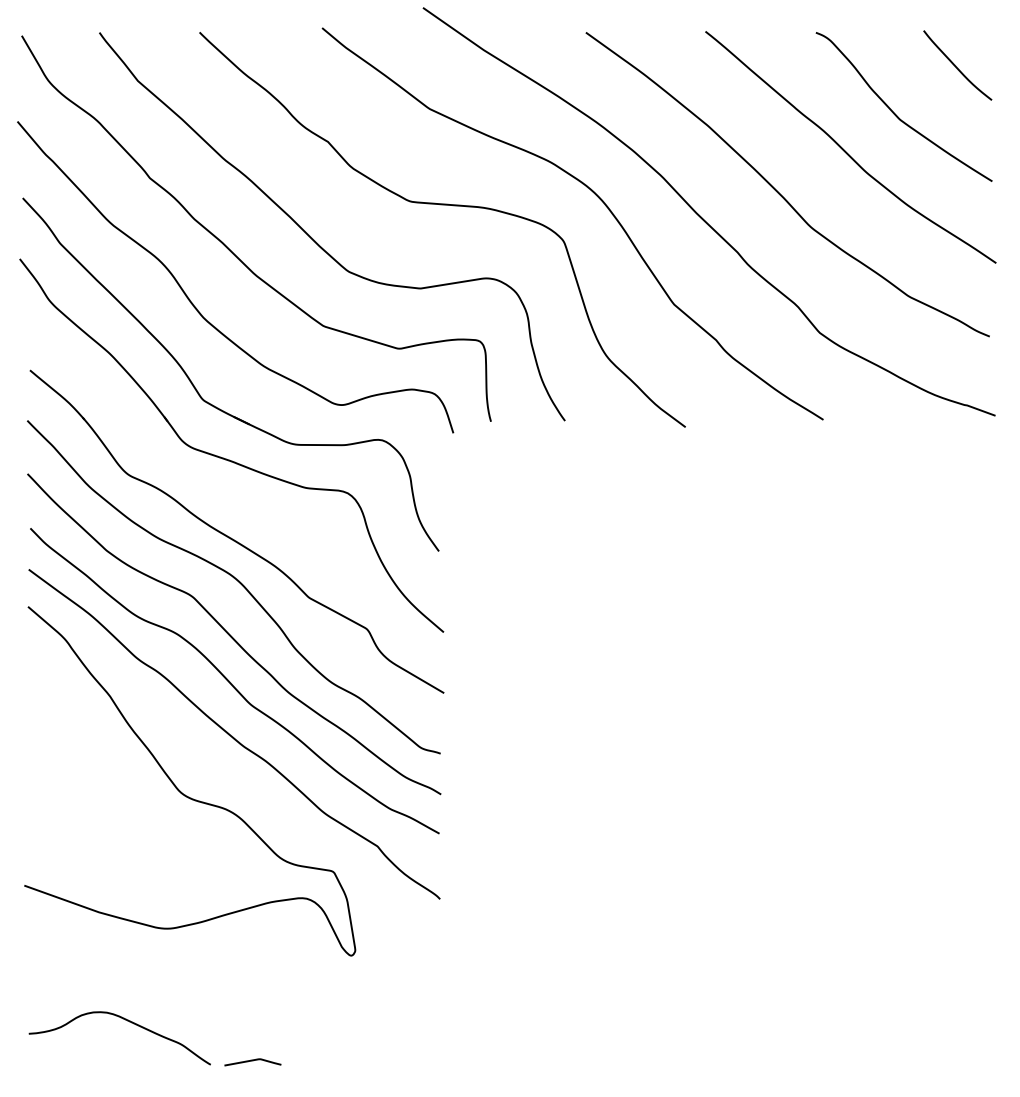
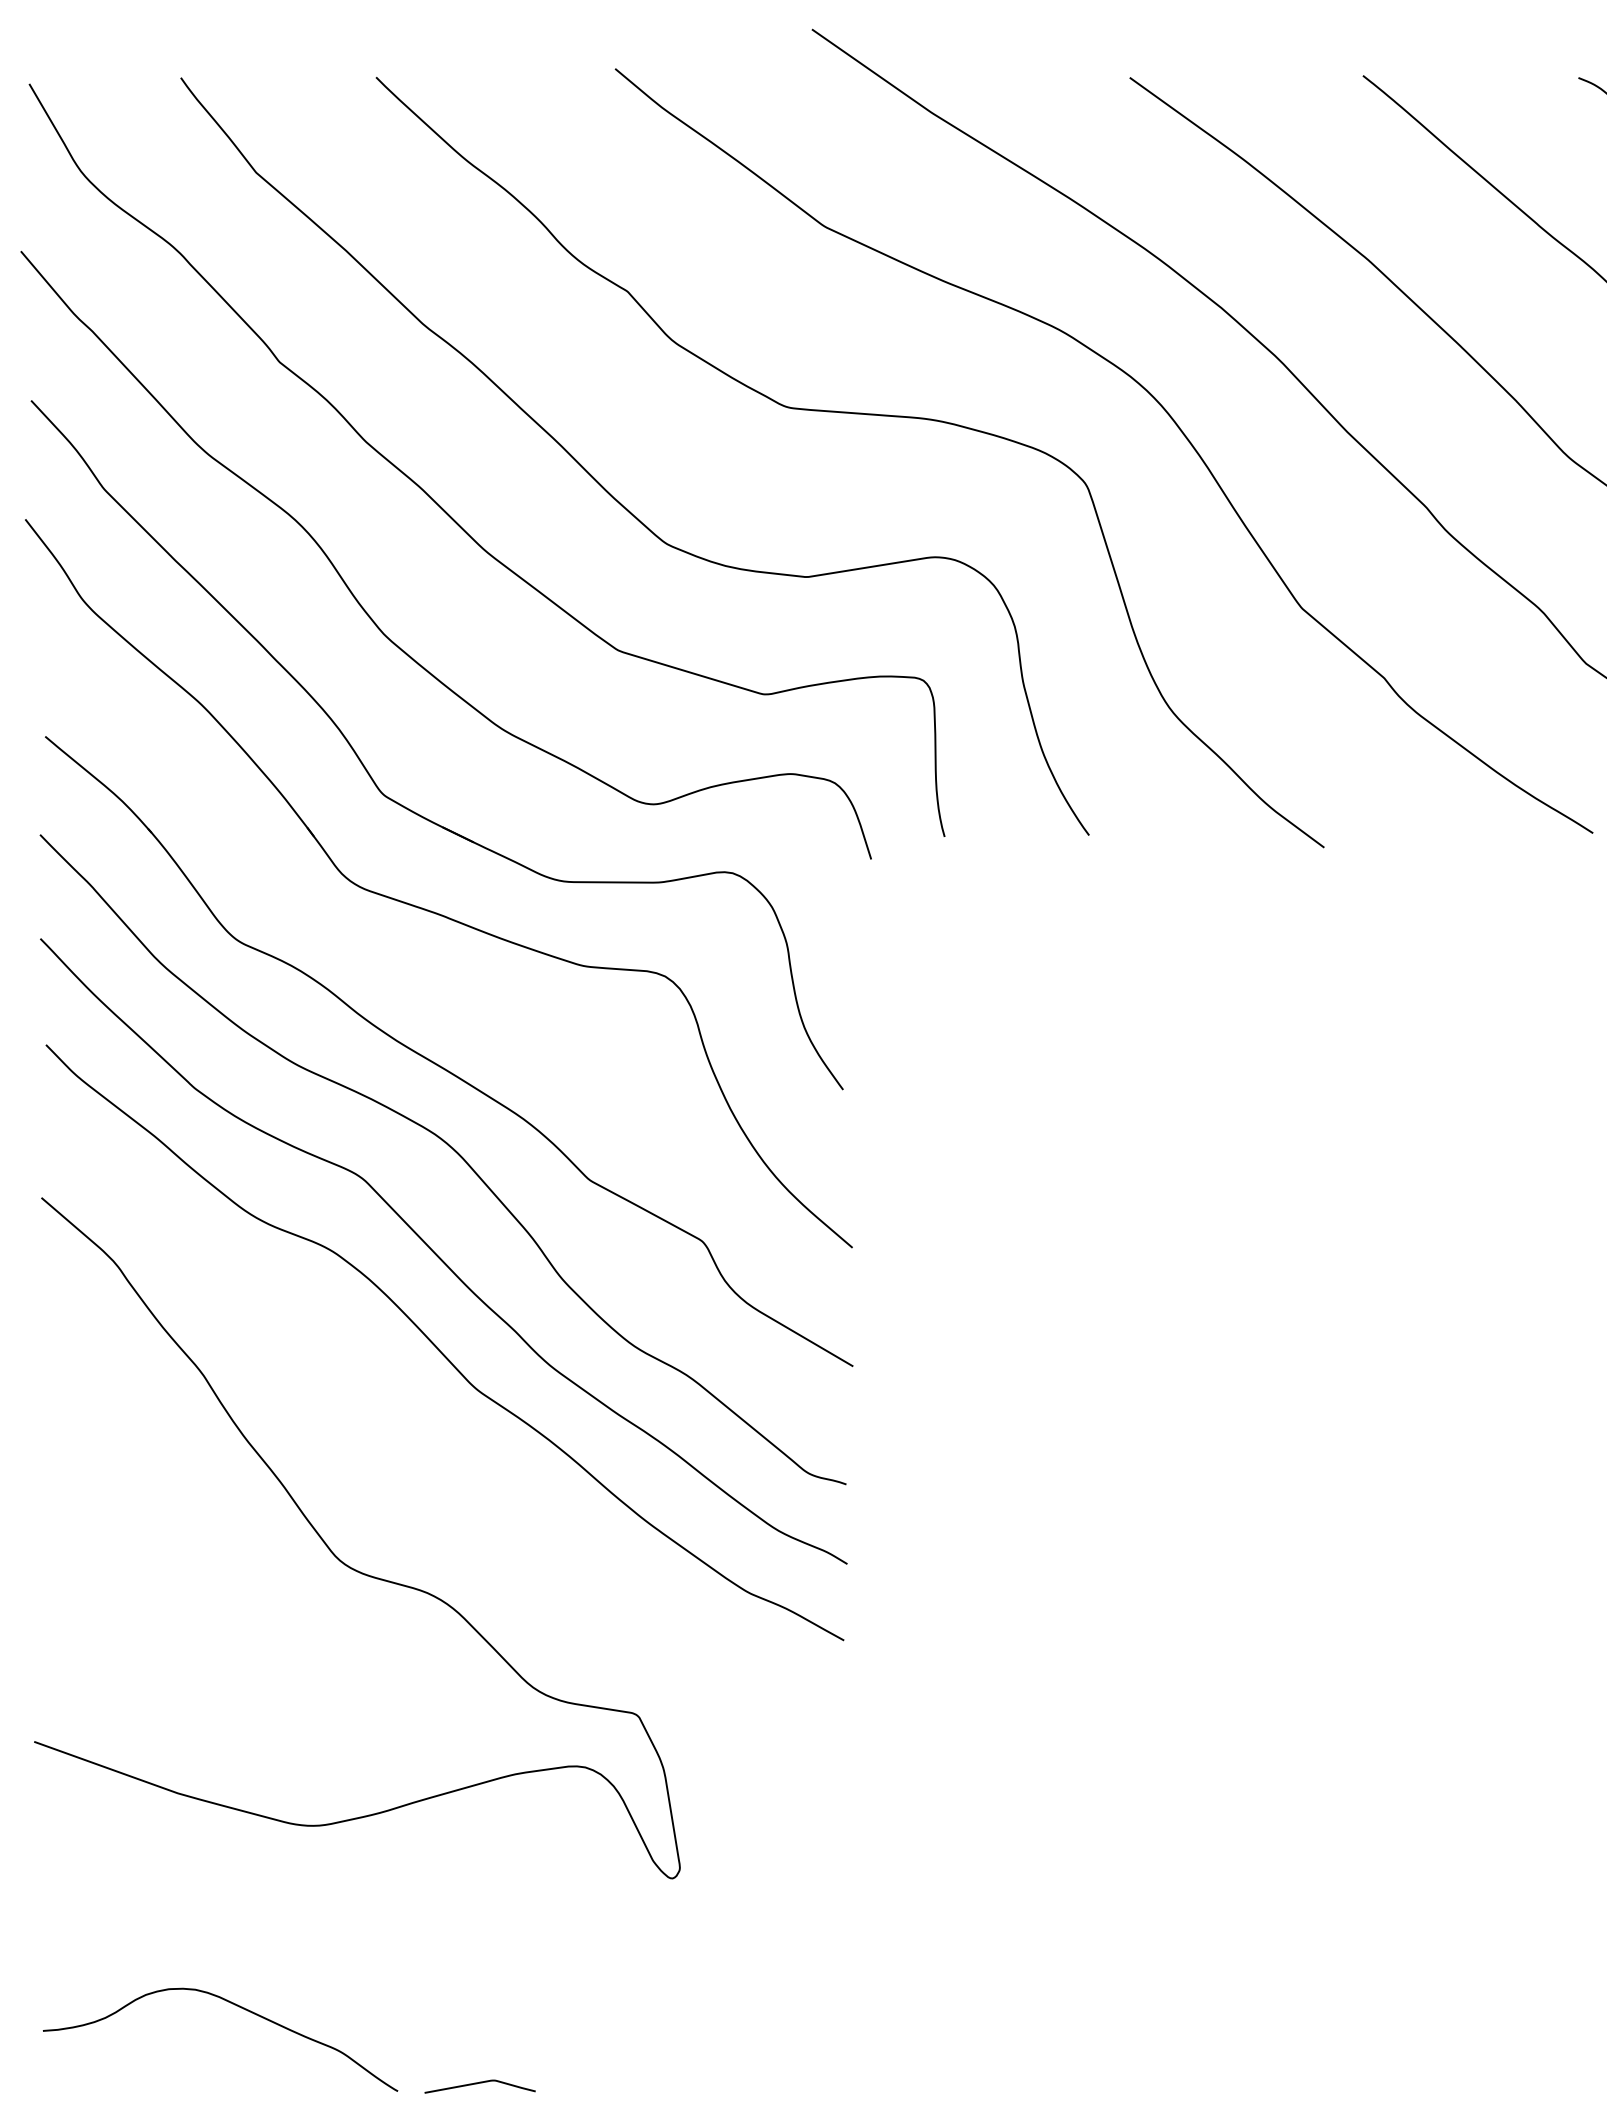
curve: (233, 736) -> (442, 1450), removed

